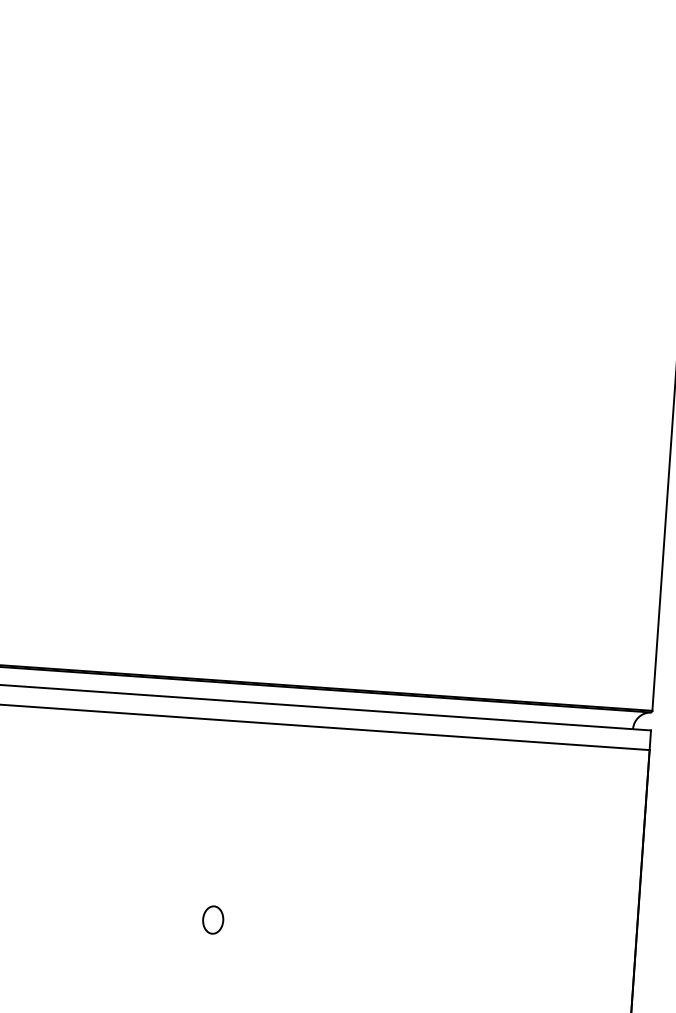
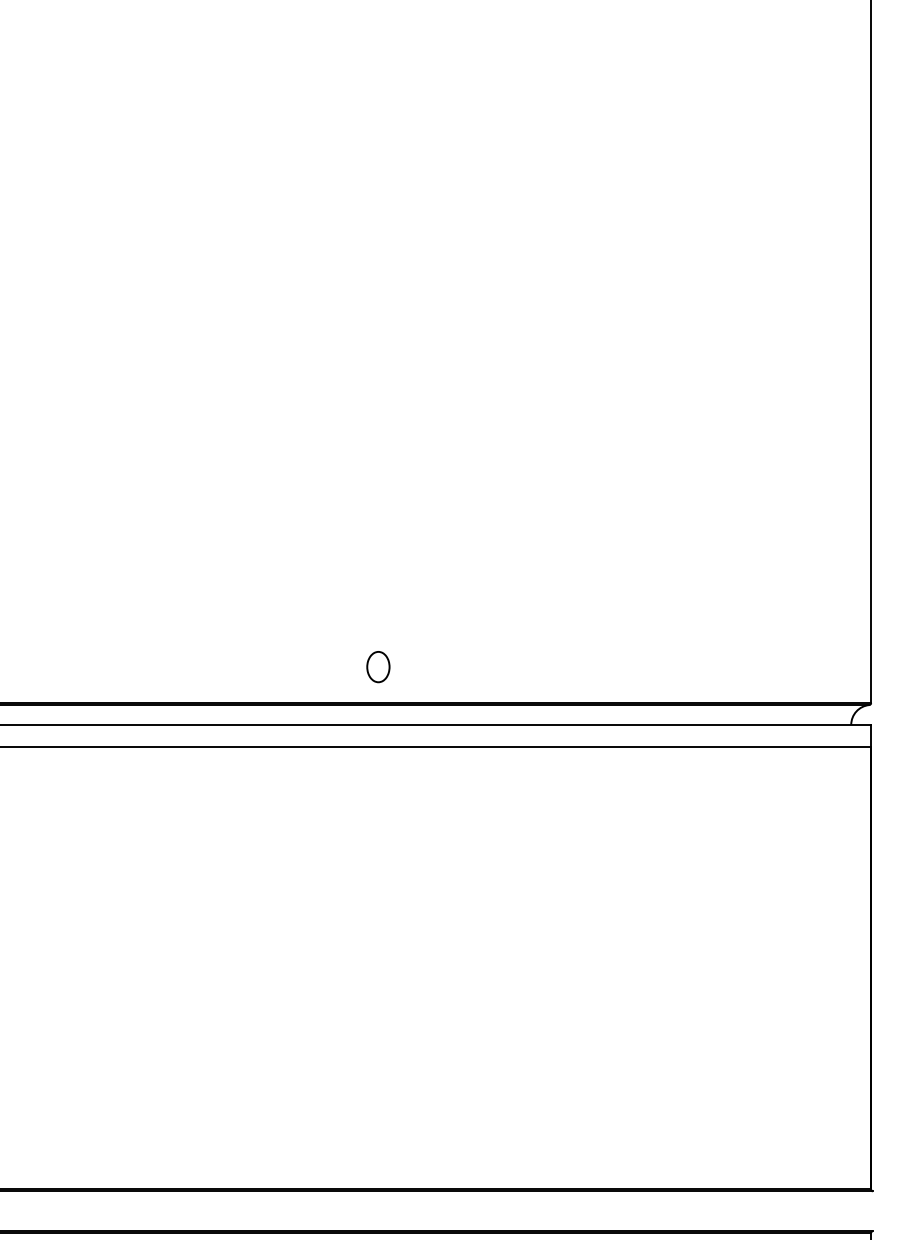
part: (213, 920) -> (378, 667), moved

